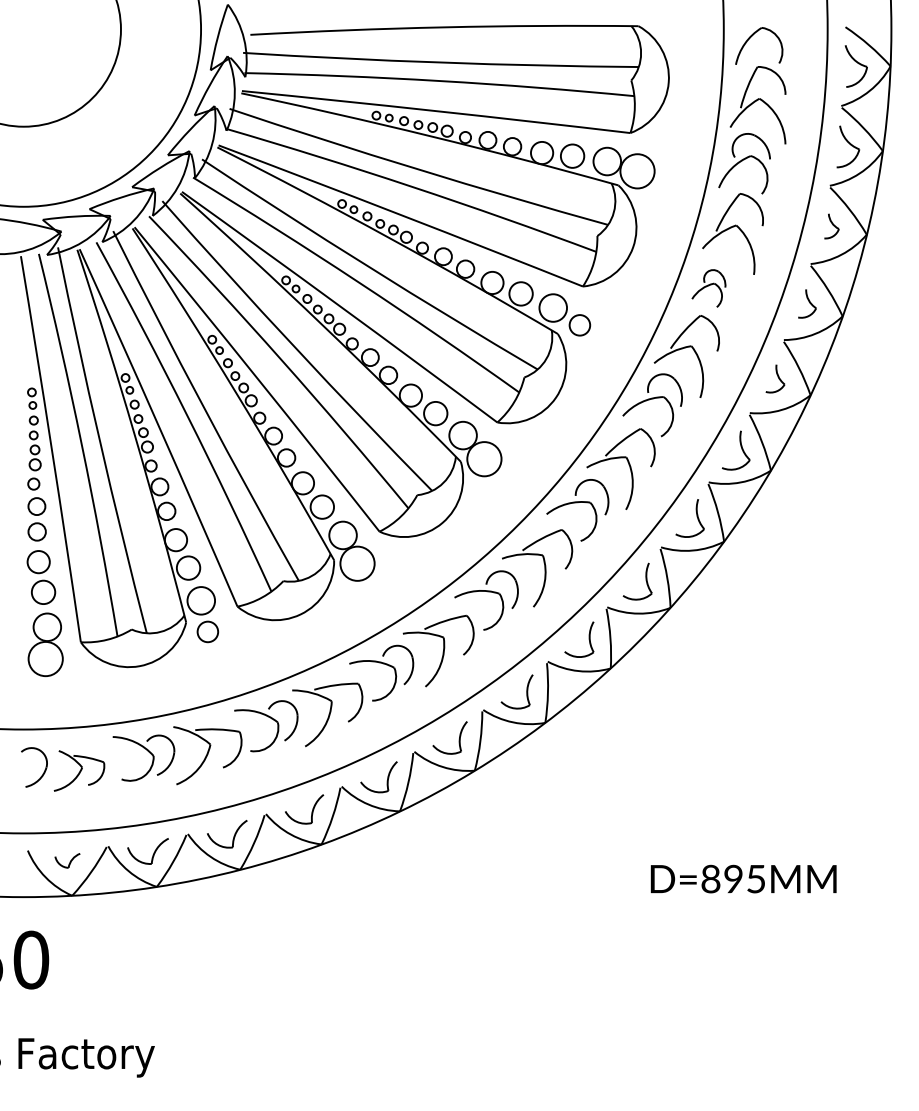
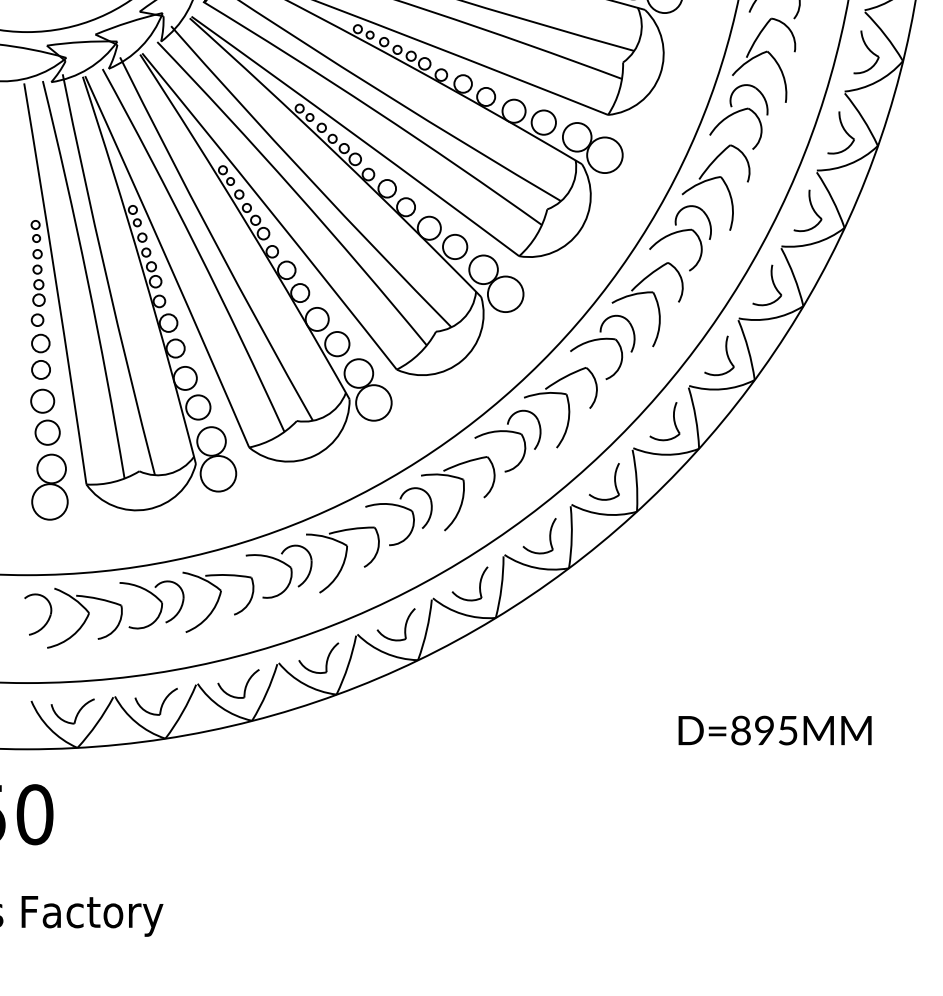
part: (831, 226) -> (866, 52), size x1.67
part: (708, 288) -> (738, 116), size x1.67
part: (807, 303) -> (841, 132), size x1.43
circle: (579, 325) -> (604, 155), size x1.67
part: (775, 378) -> (808, 210), size x1.43
circle: (207, 631) -> (218, 473), size x1.67
part: (79, 770) -> (85, 617), size x1.43
part: (67, 860) -> (72, 711), size x1.67

